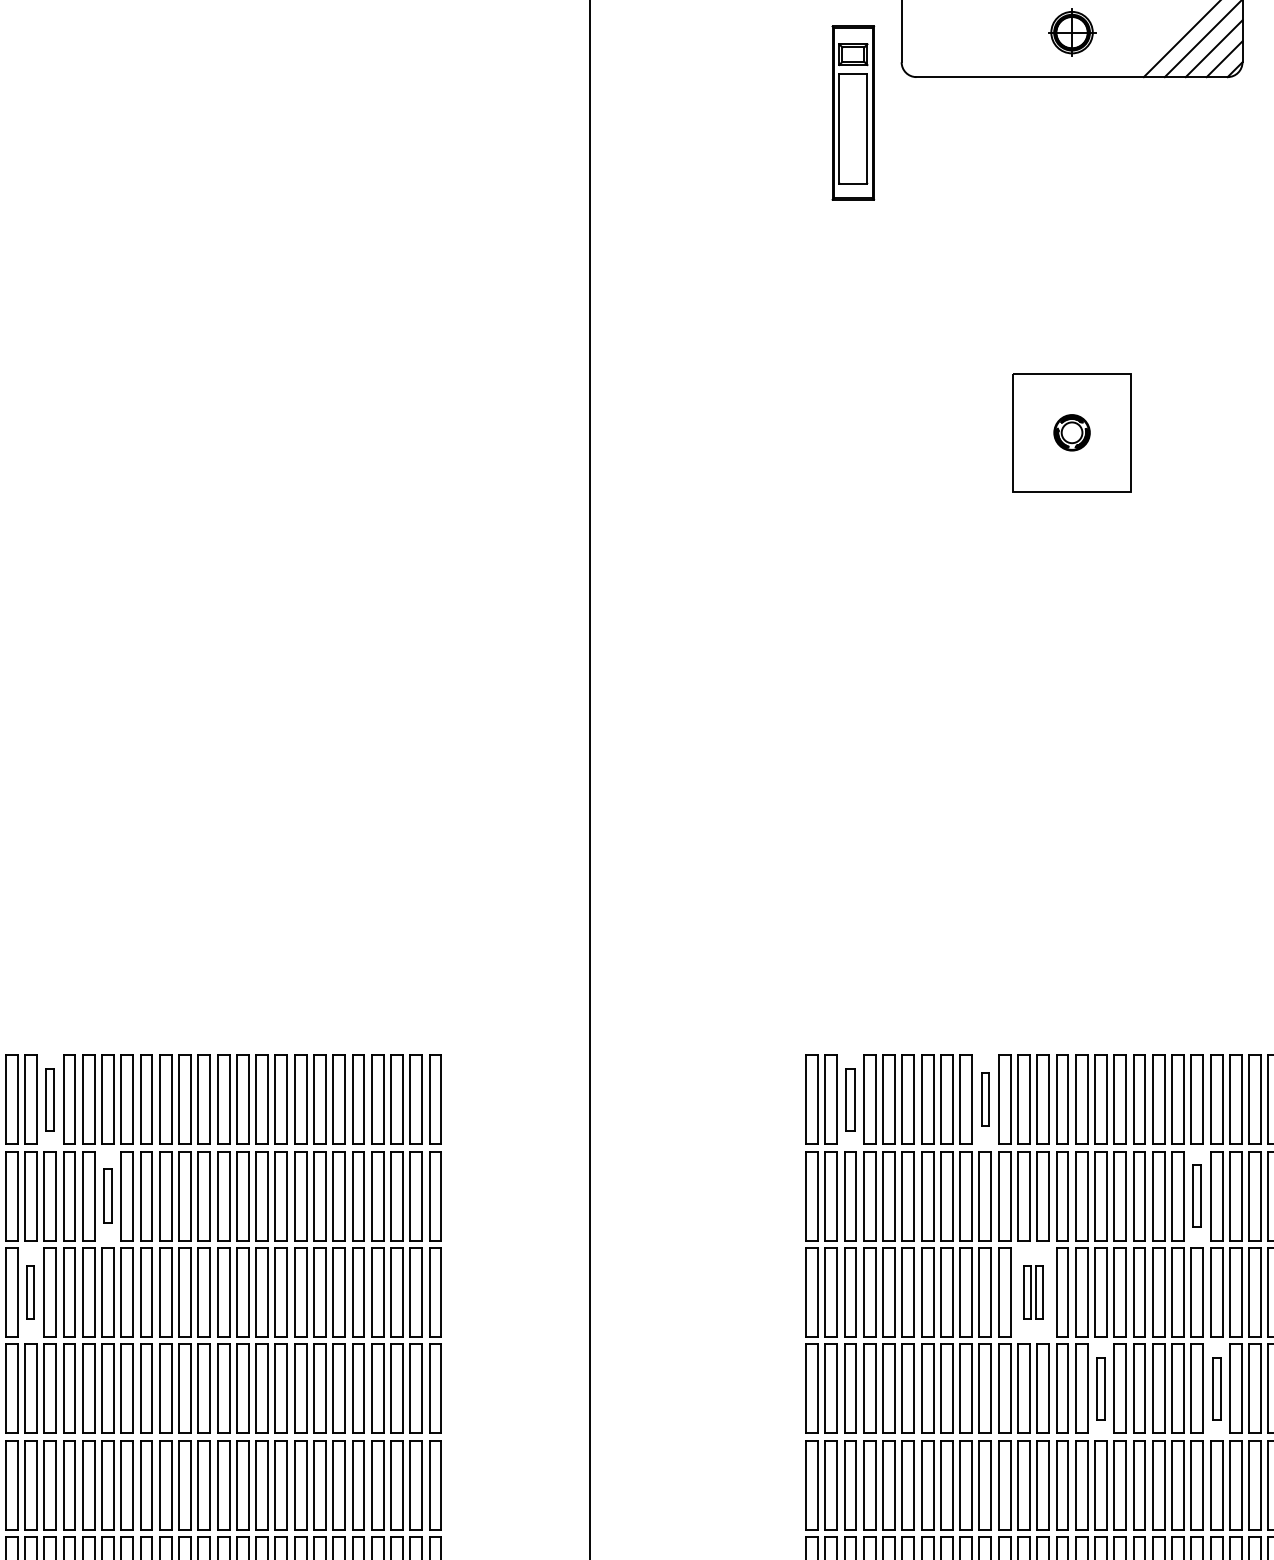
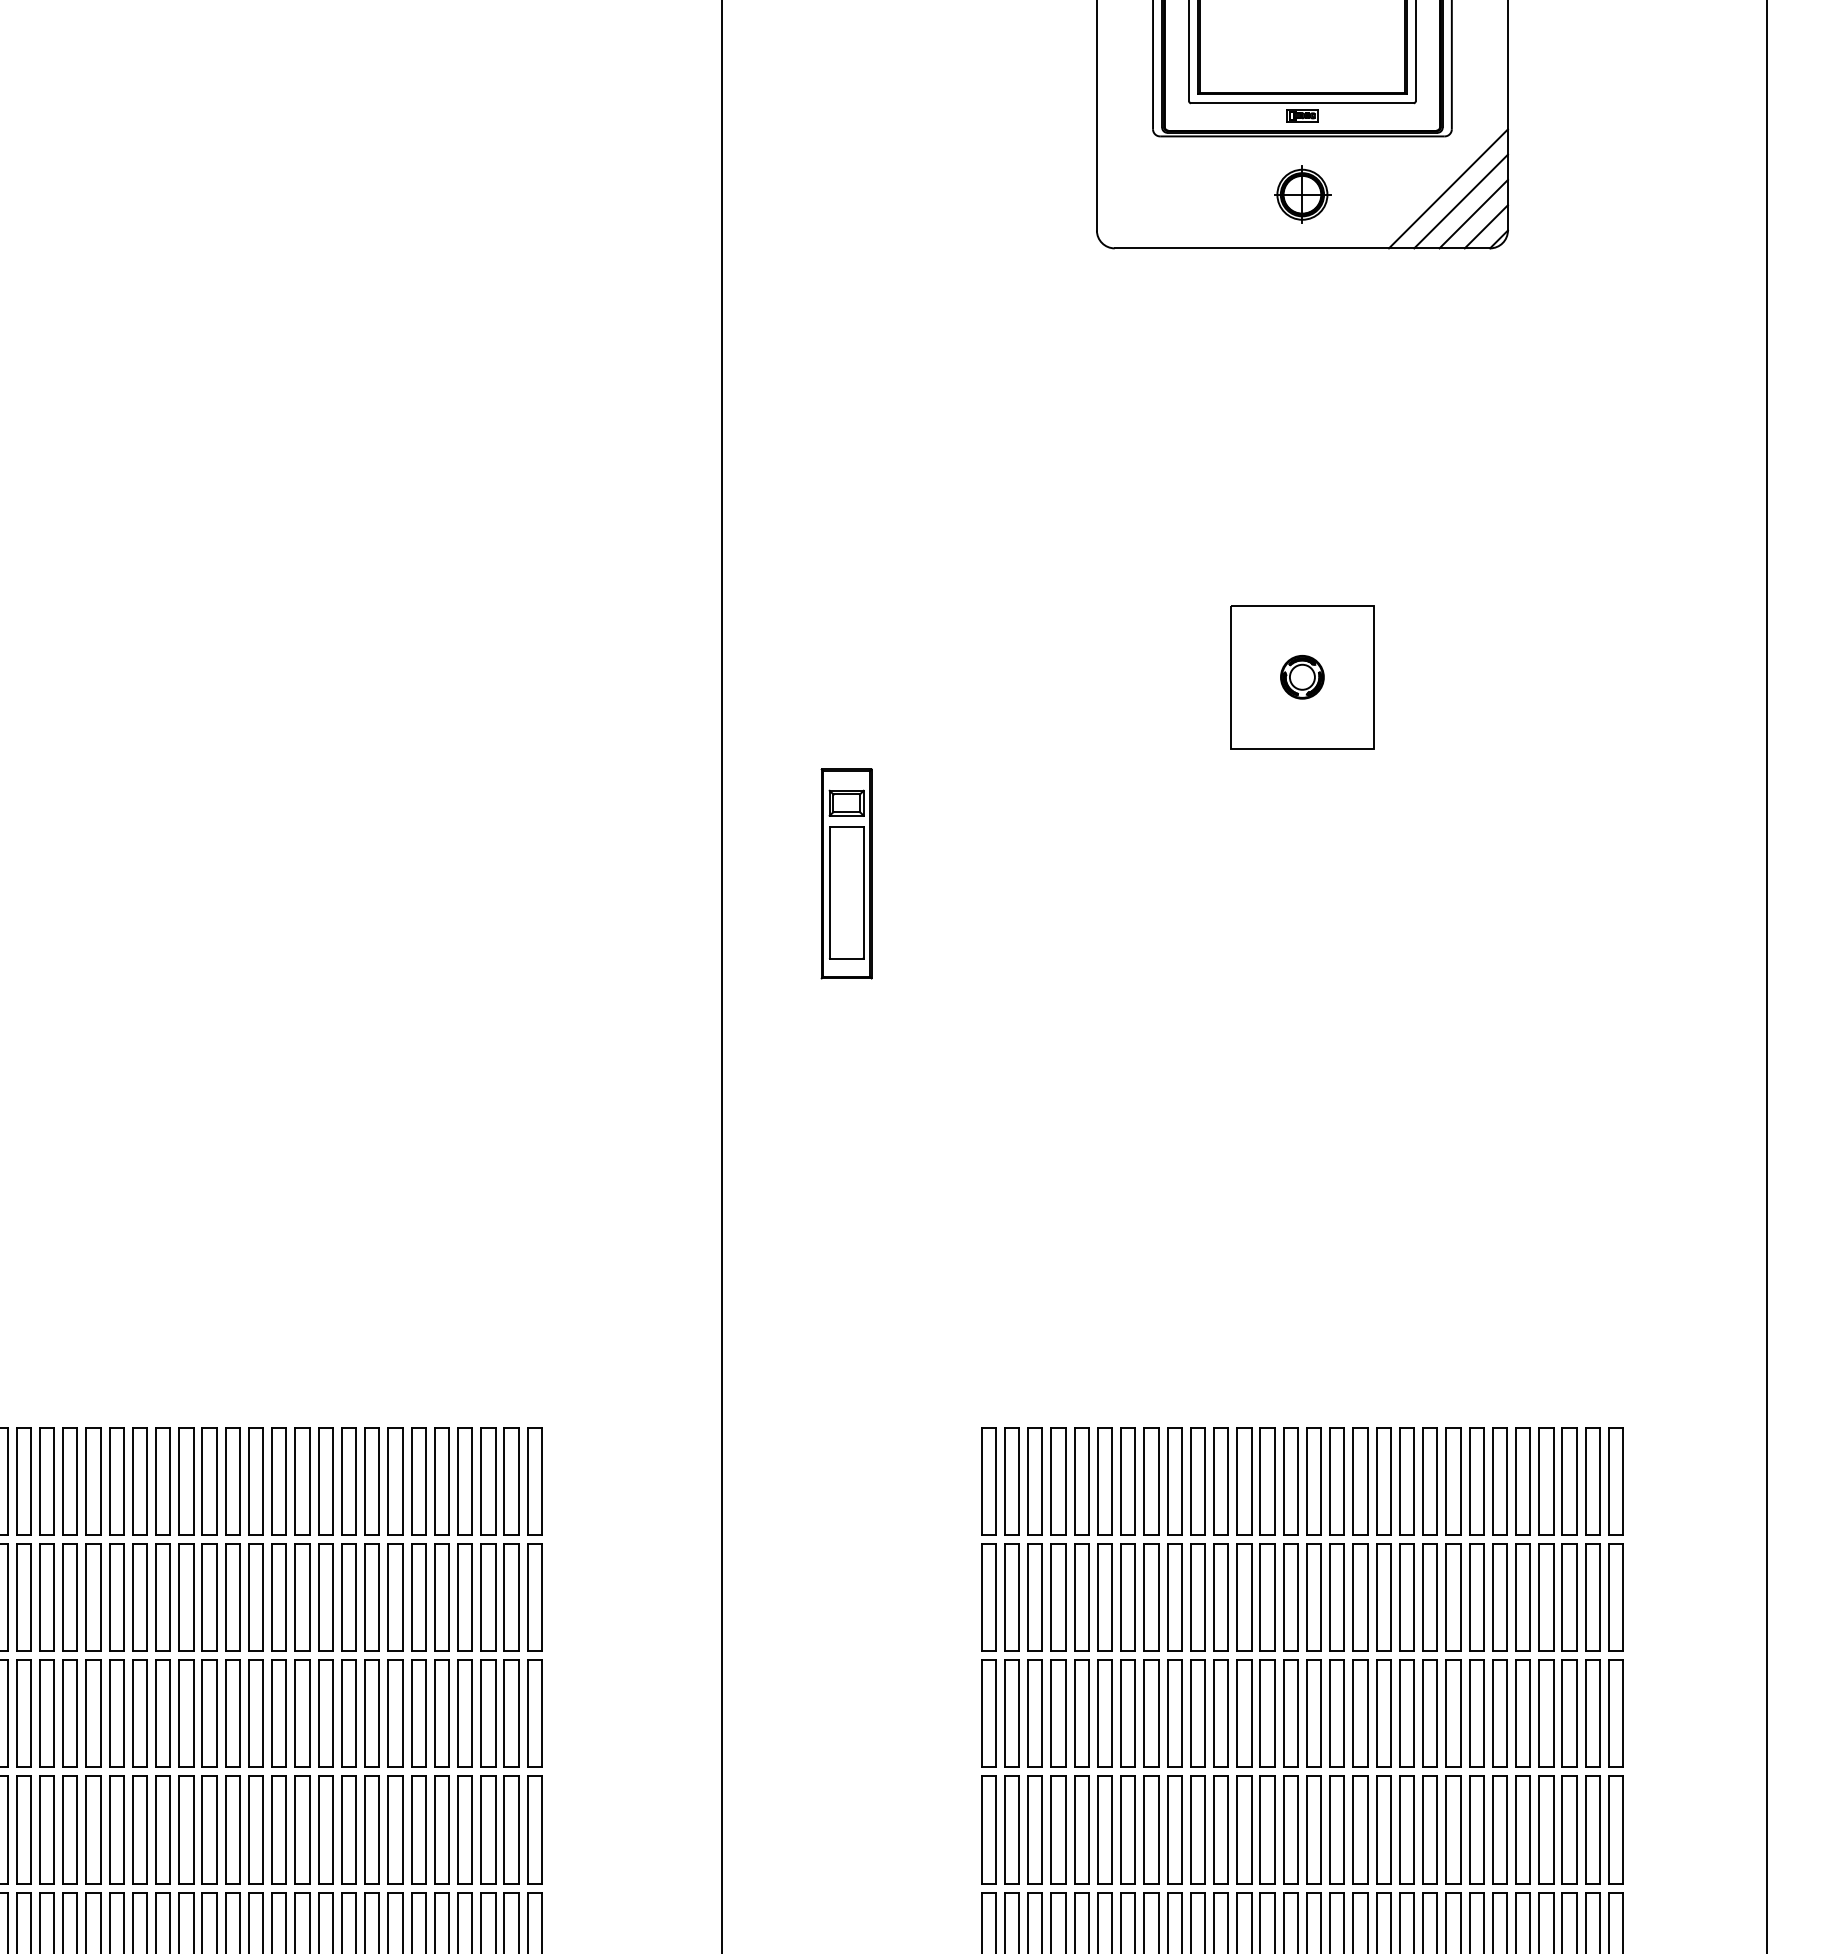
part: (853, 112) -> (846, 873), moved
part: (49, 1099) -> (69, 1481), size x1.43
part: (849, 1099) -> (1034, 1481), size x1.43
part: (985, 1099) -> (1197, 1481), size x1.67
part: (107, 1195) -> (139, 1597), size x1.67
part: (1197, 1195) -> (1453, 1597), size x1.43
part: (30, 1292) -> (46, 1713), size x1.67
part: (1033, 1292) -> (1255, 1713), size x1.67
part: (1100, 1388) -> (1336, 1829), size x1.43
part: (1216, 1388) -> (1476, 1829), size x1.43

